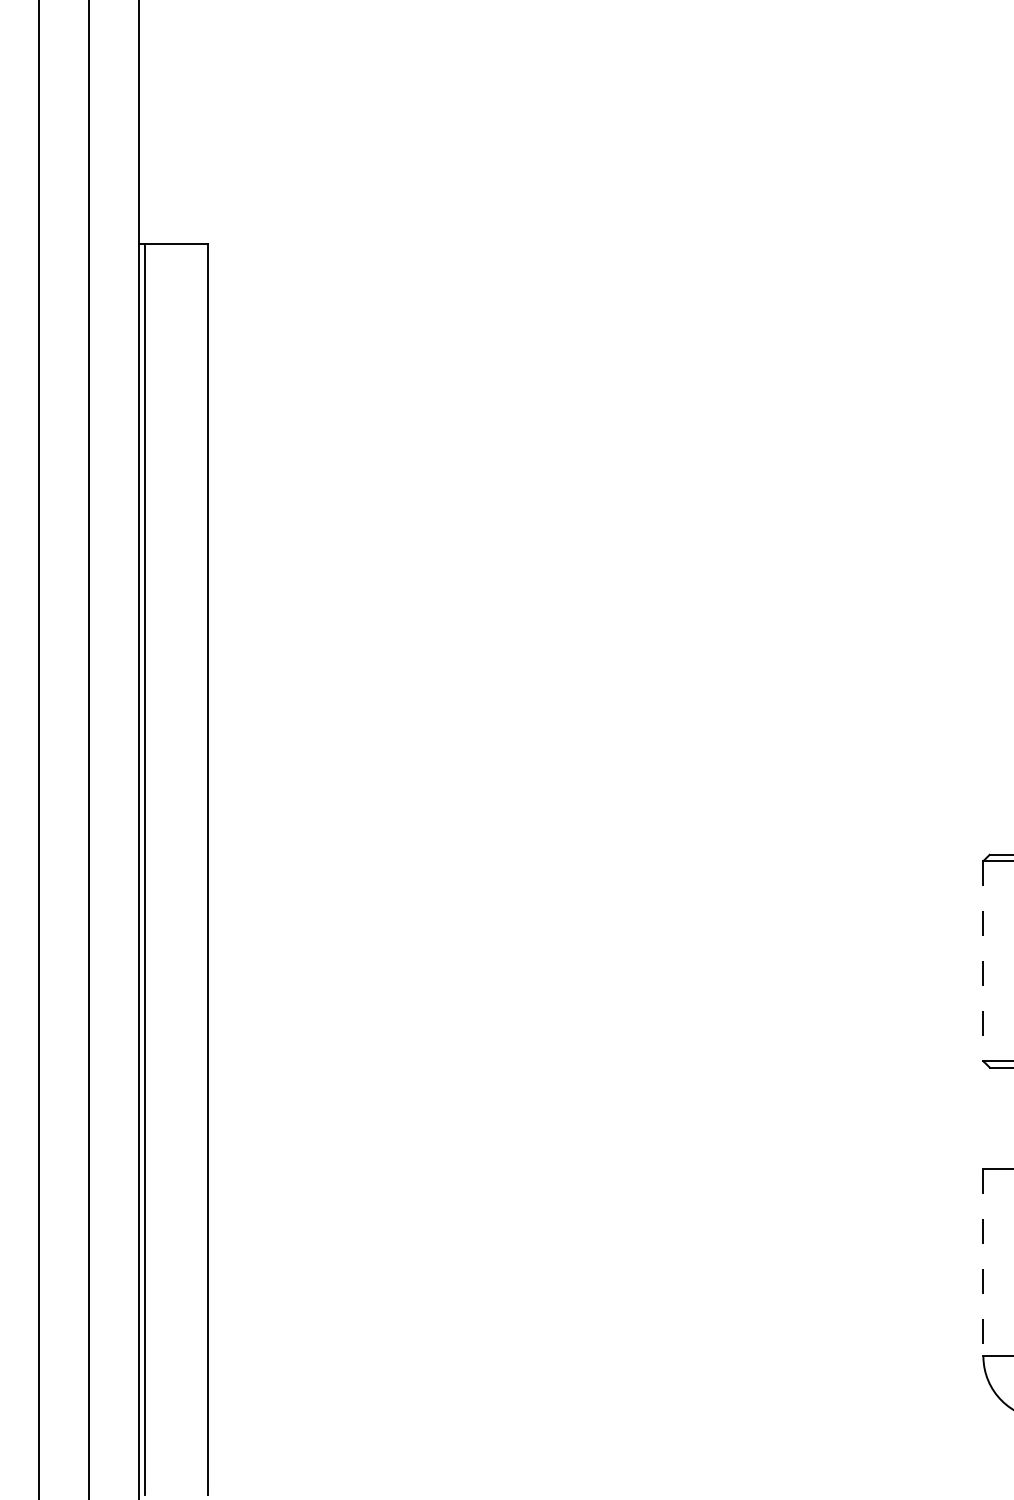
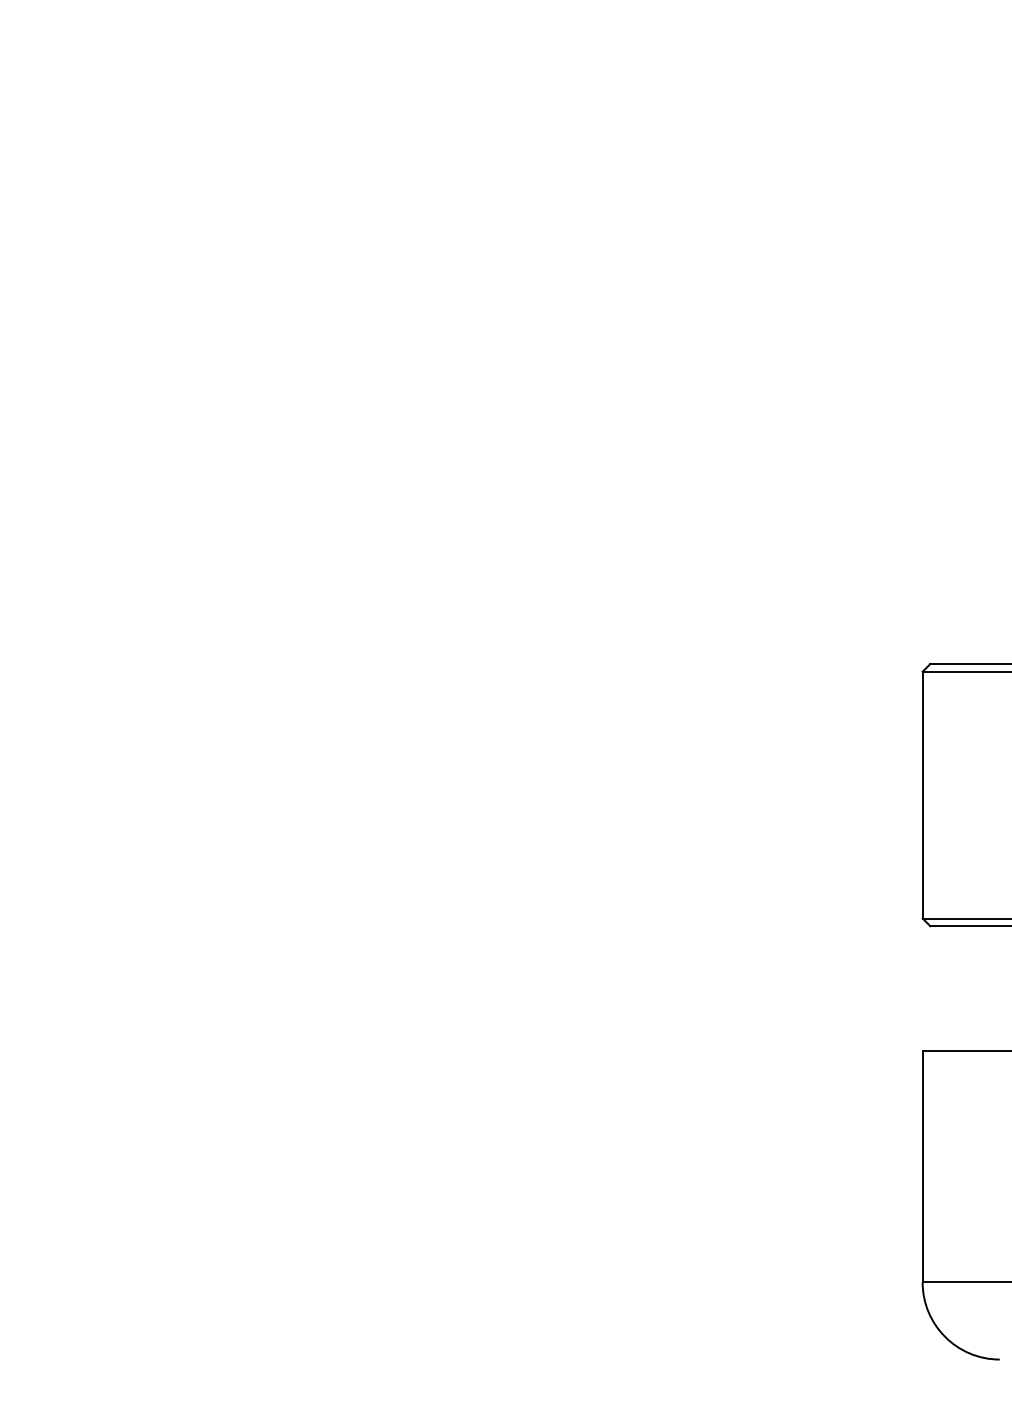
line: (983, 961) -> (922, 795), dashed -> solid
line: (983, 1262) -> (922, 1166), dashed -> solid

